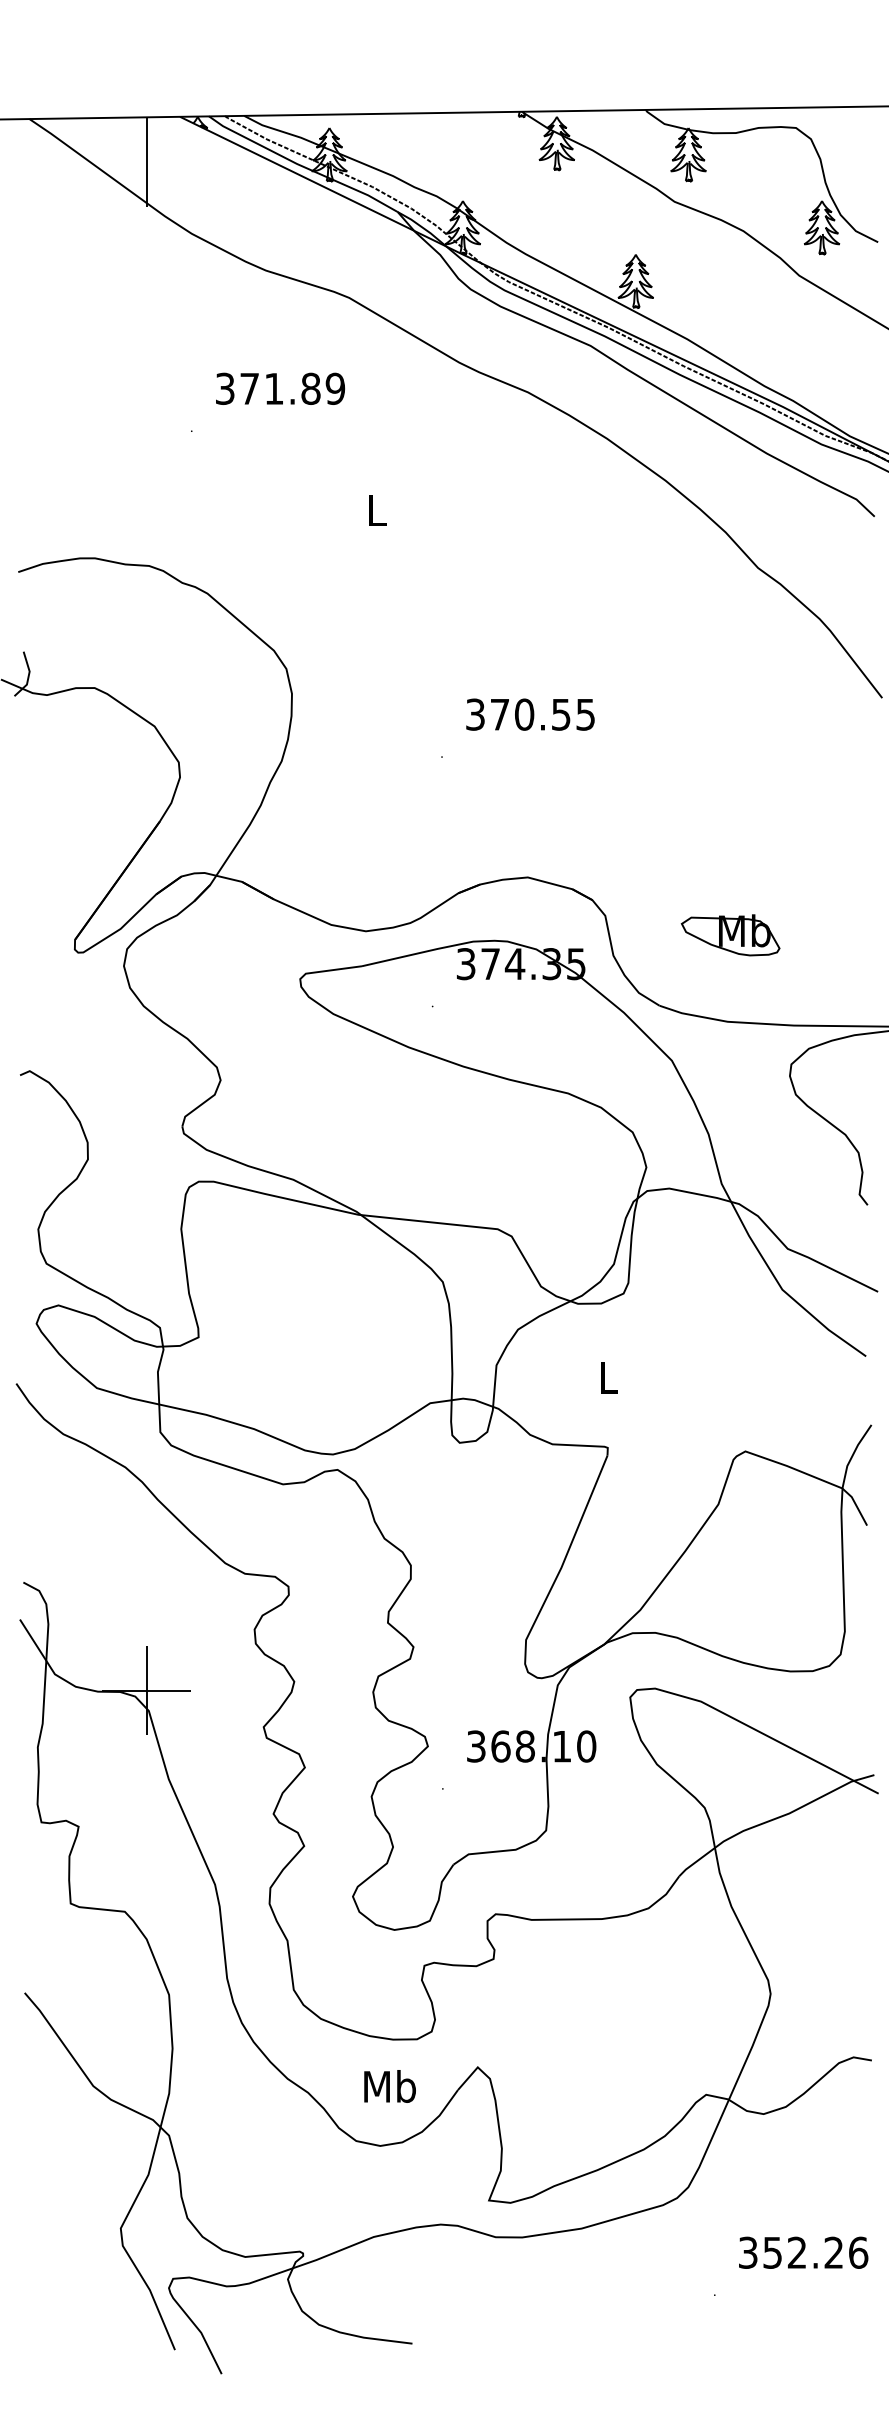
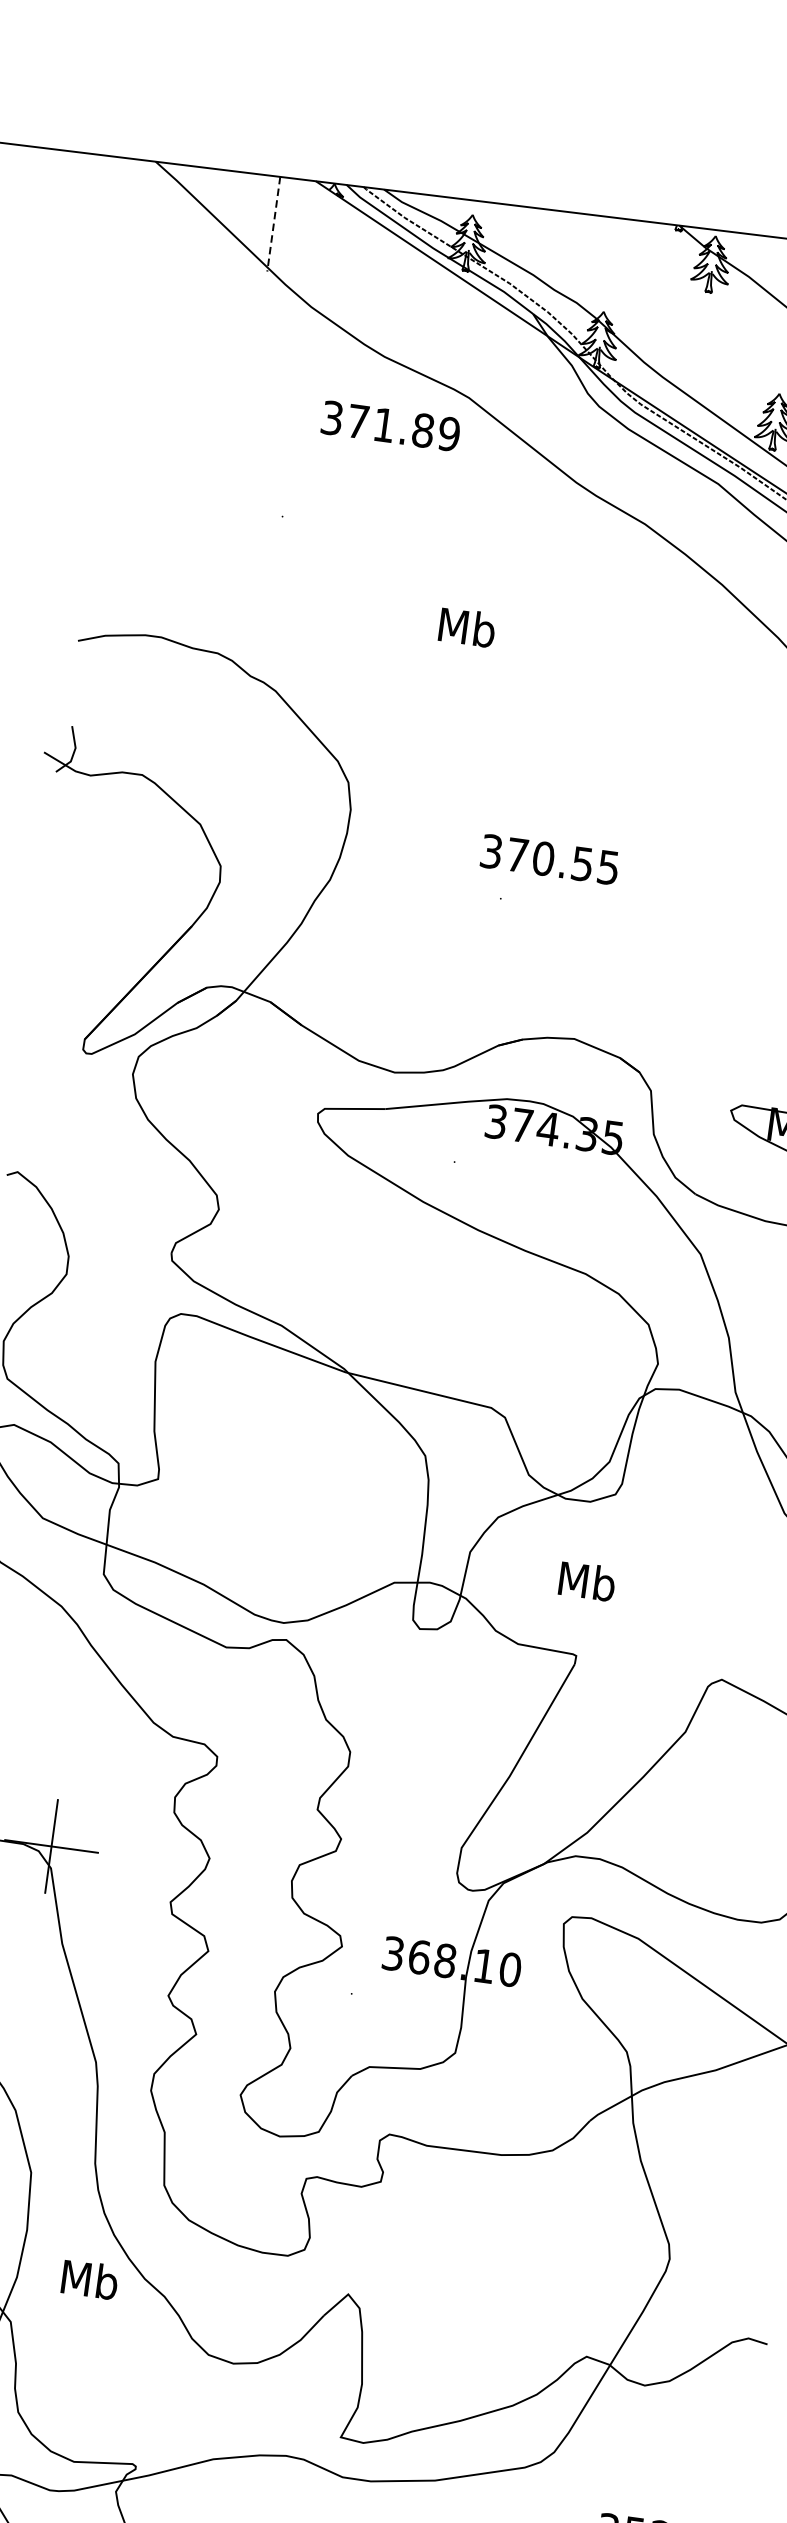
line: (146, 161) -> (273, 223), solid -> dashed
text: (280, 388) -> (390, 425), moved
text: (376, 509) -> (467, 626), L -> Mb
text: (530, 714) -> (549, 859), moved
text: (608, 1377) -> (587, 1581), L -> Mb
text: (389, 2086) -> (89, 2279), moved

